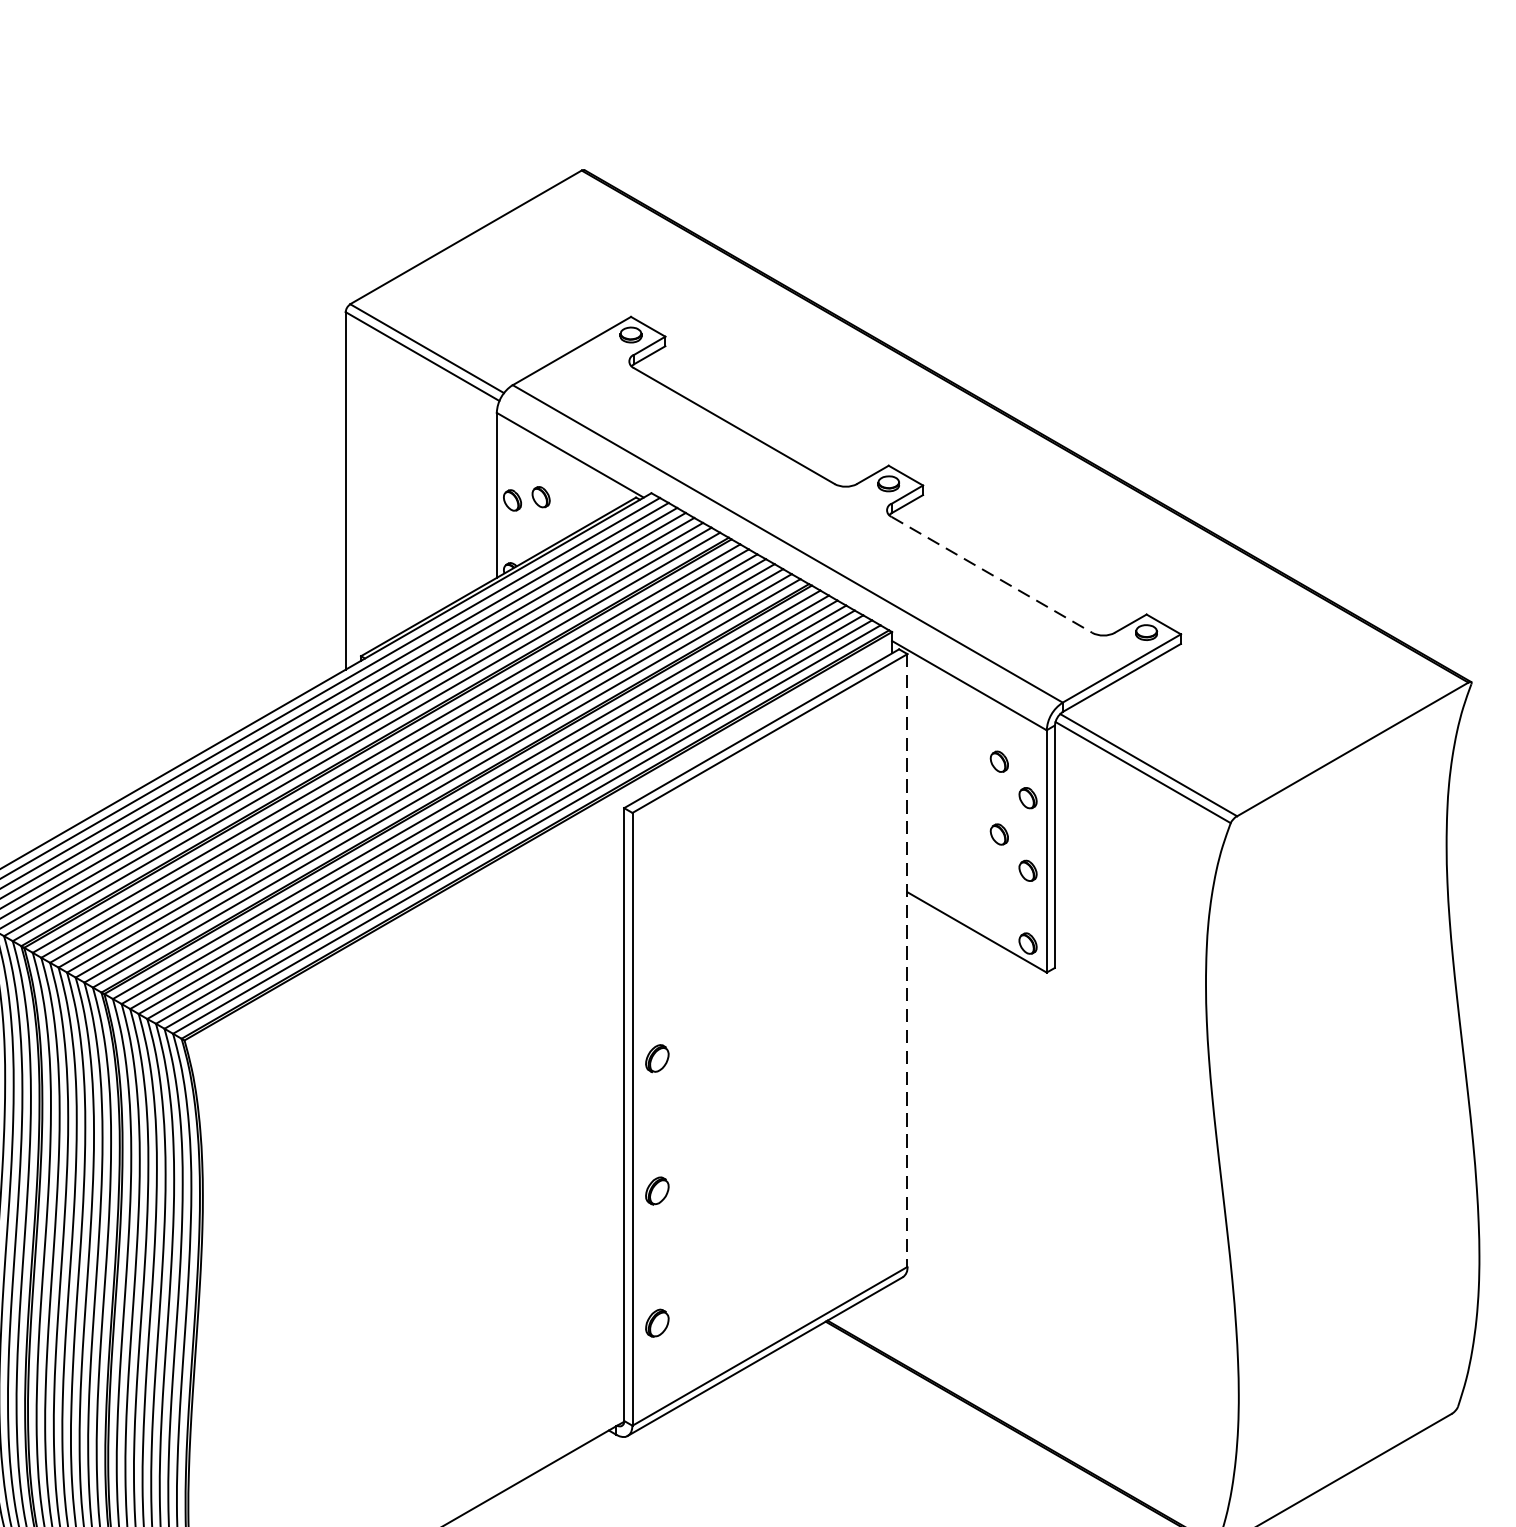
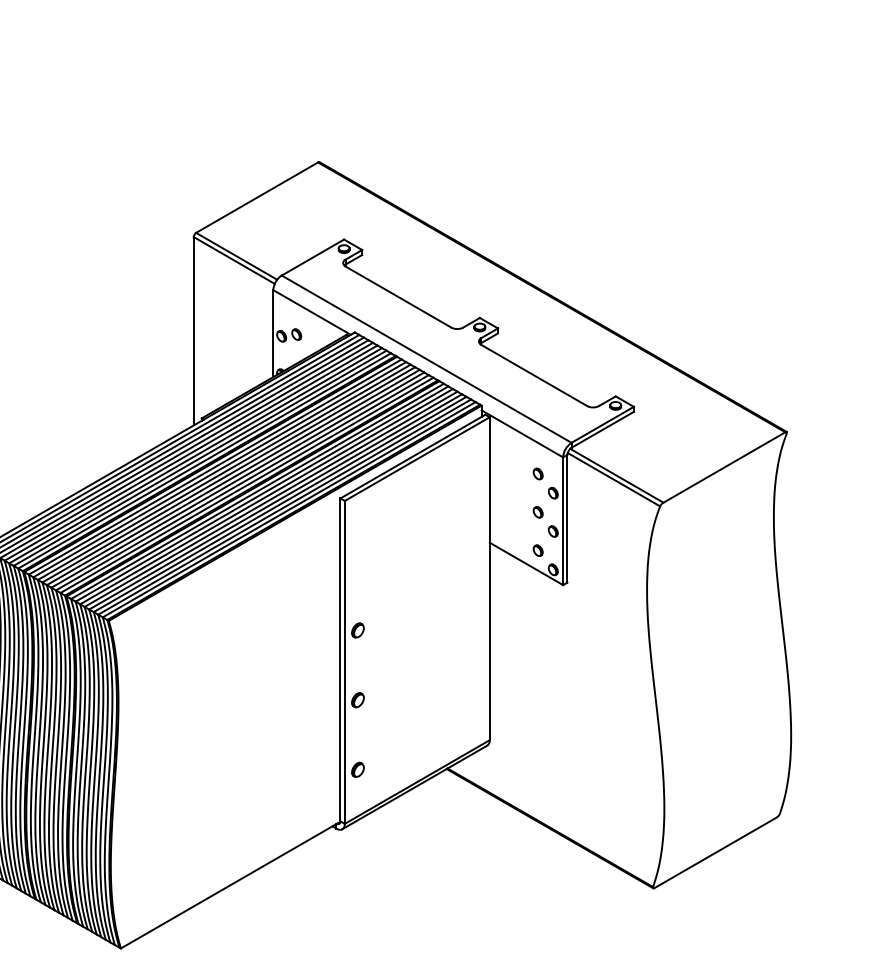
line: (992, 574) -> (534, 375), dashed -> solid
part: (998, 906) -> (537, 550), added
line: (906, 961) -> (489, 579), dashed -> solid

